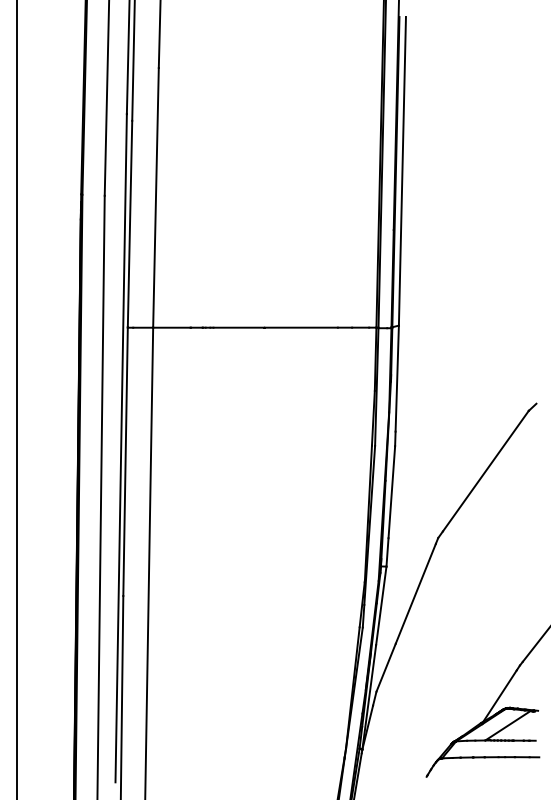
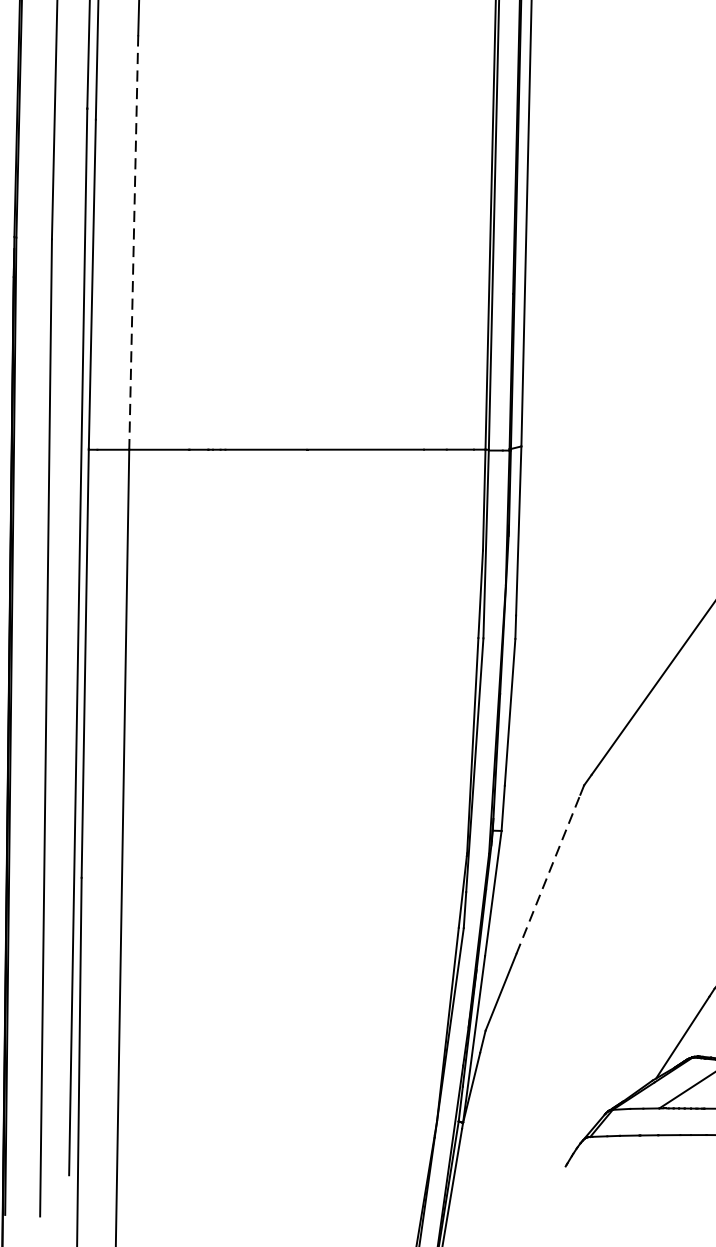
line: (155, 197) -> (132, 241), solid -> dashed
line: (415, 593) -> (547, 873), solid -> dashed

